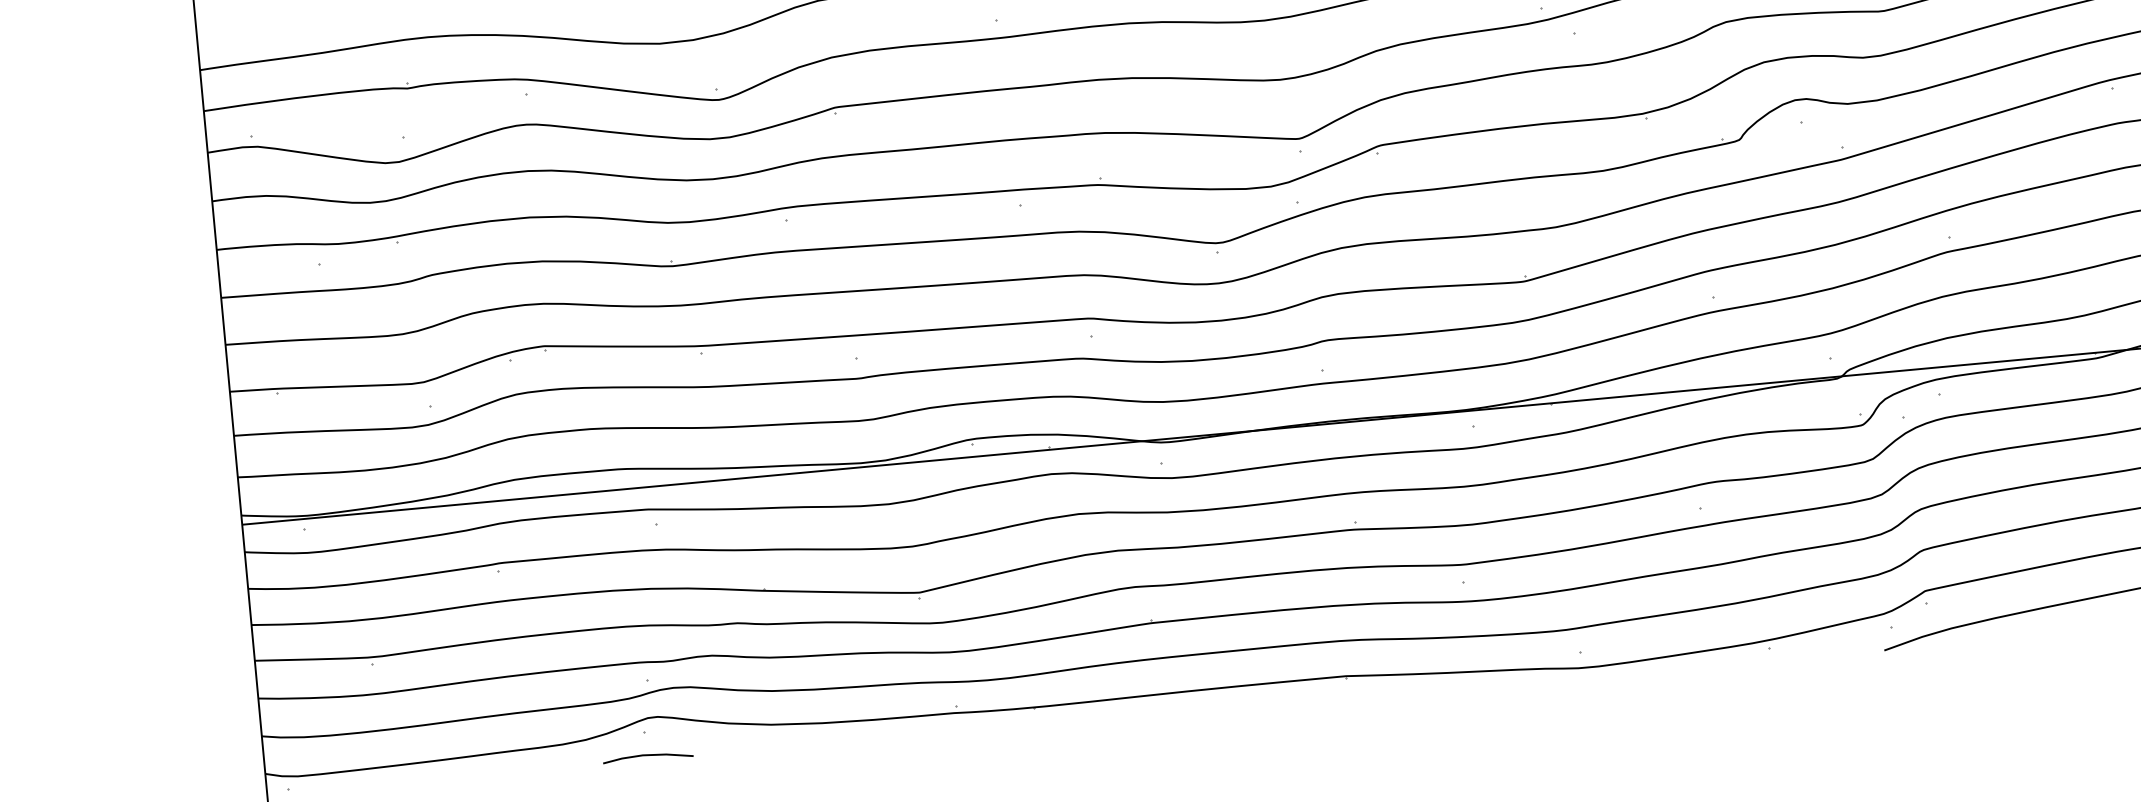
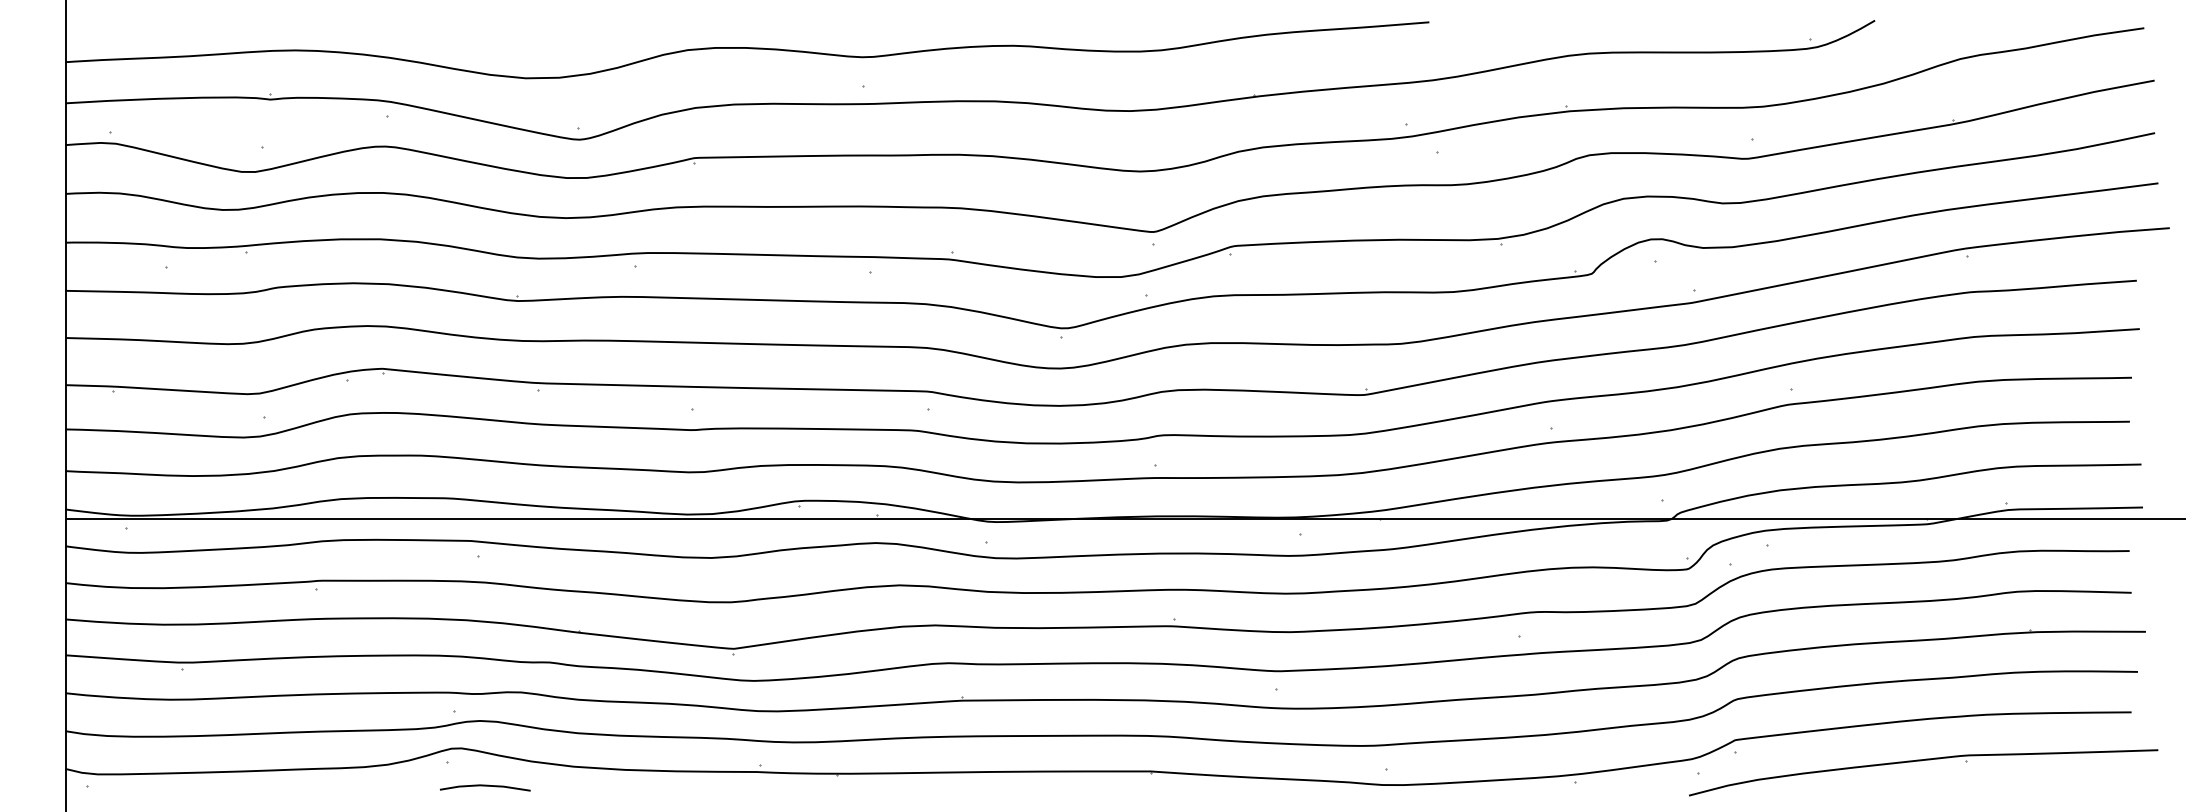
line: (648, 756) -> (485, 786), moved

